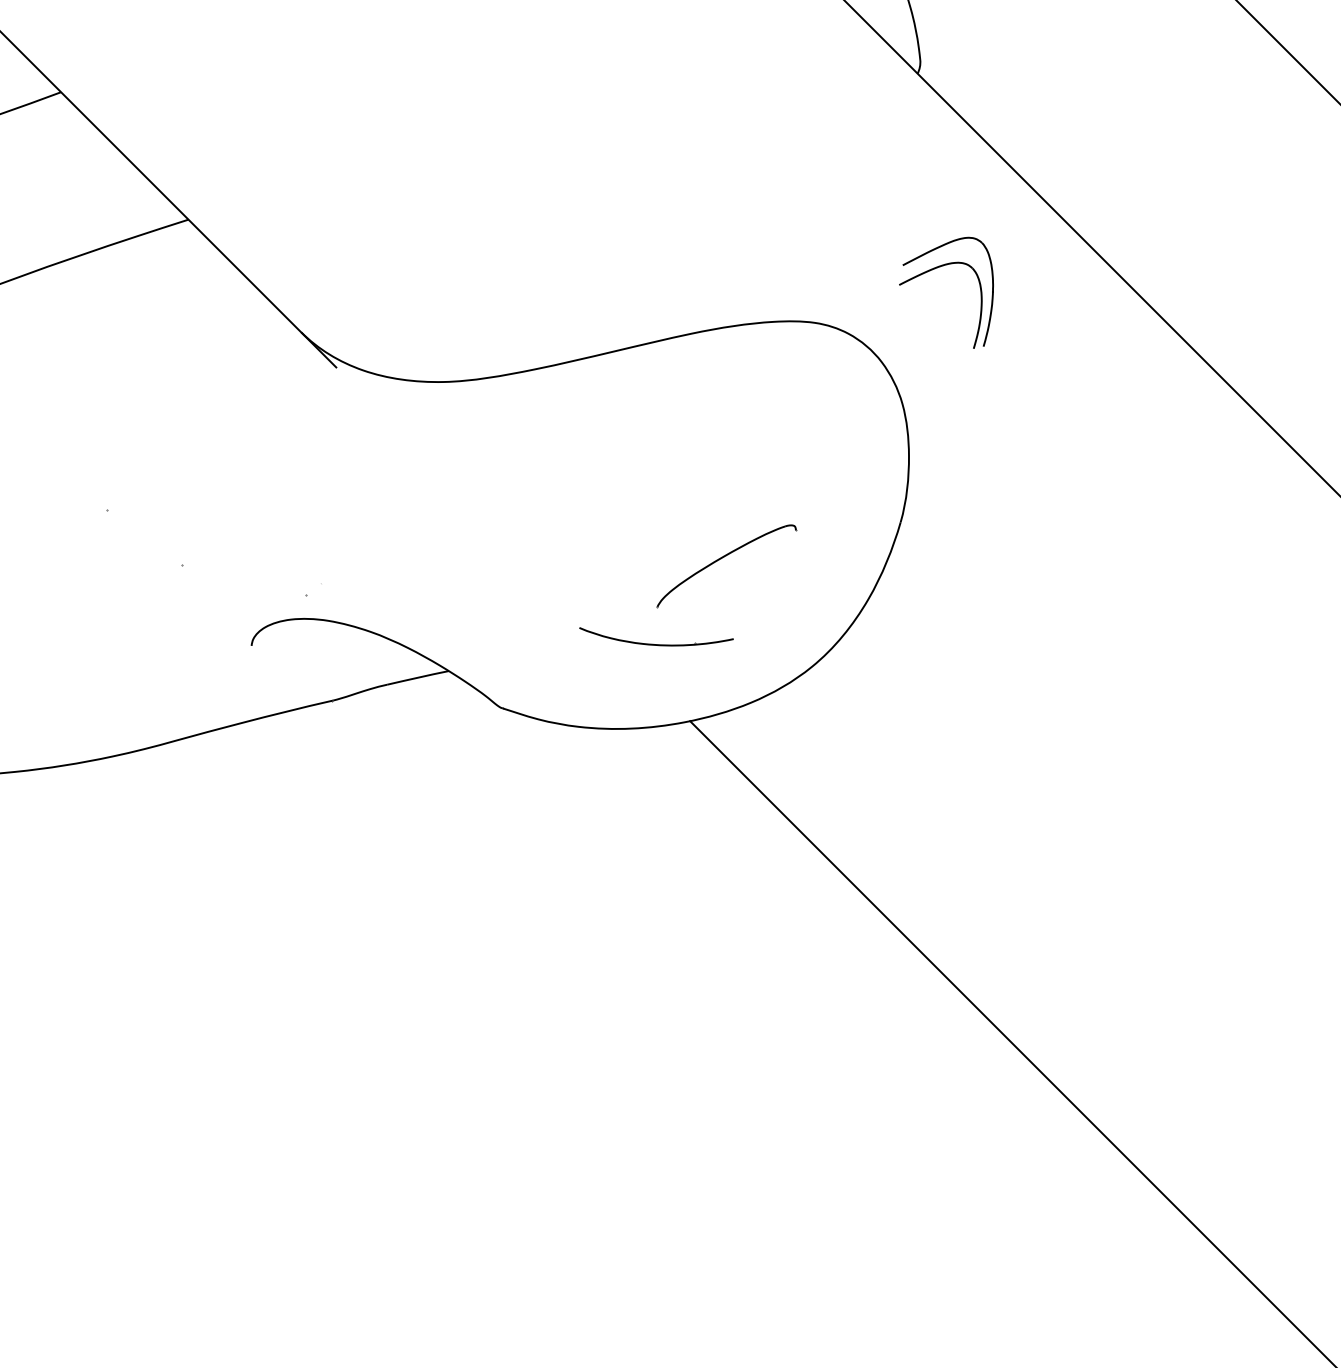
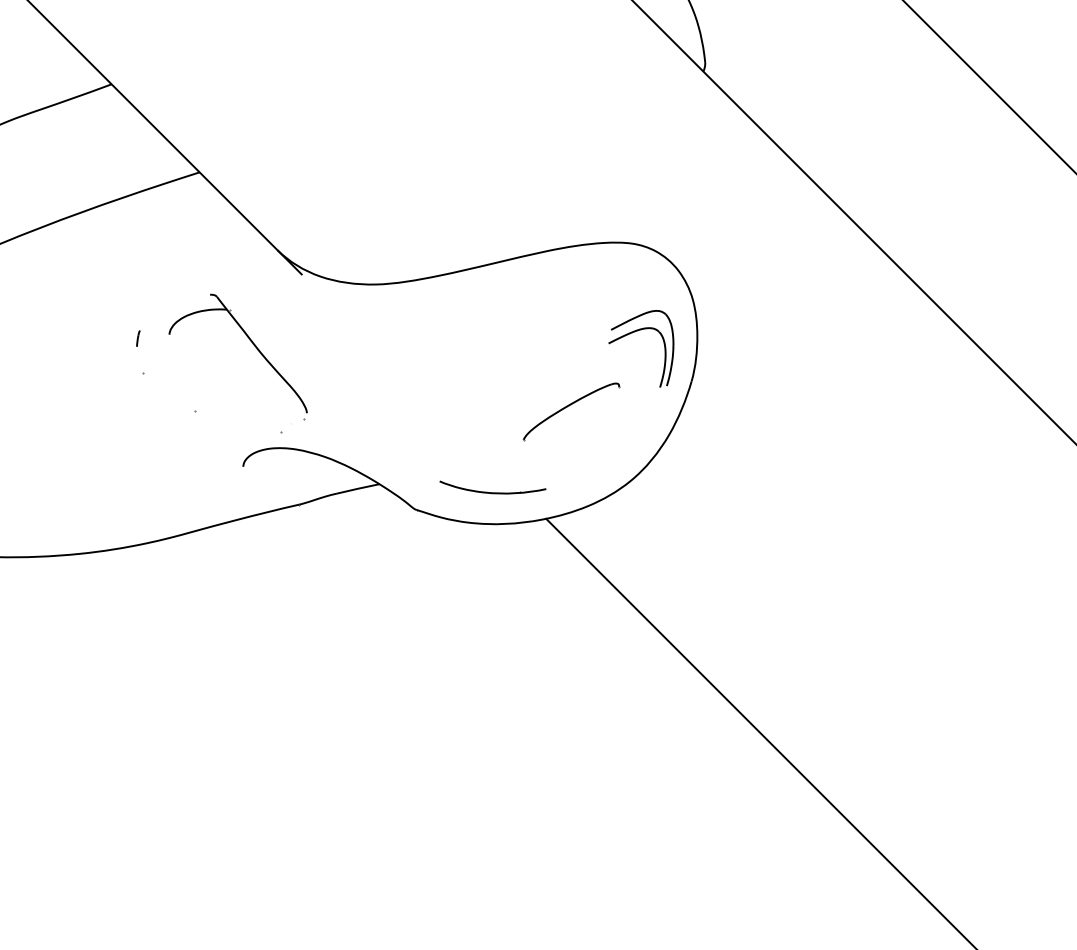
part: (938, 269) -> (635, 332), moved
line: (99, 460) -> (138, 338), added
part: (265, 468) -> (252, 344), added
part: (655, 636) -> (492, 487), moved

